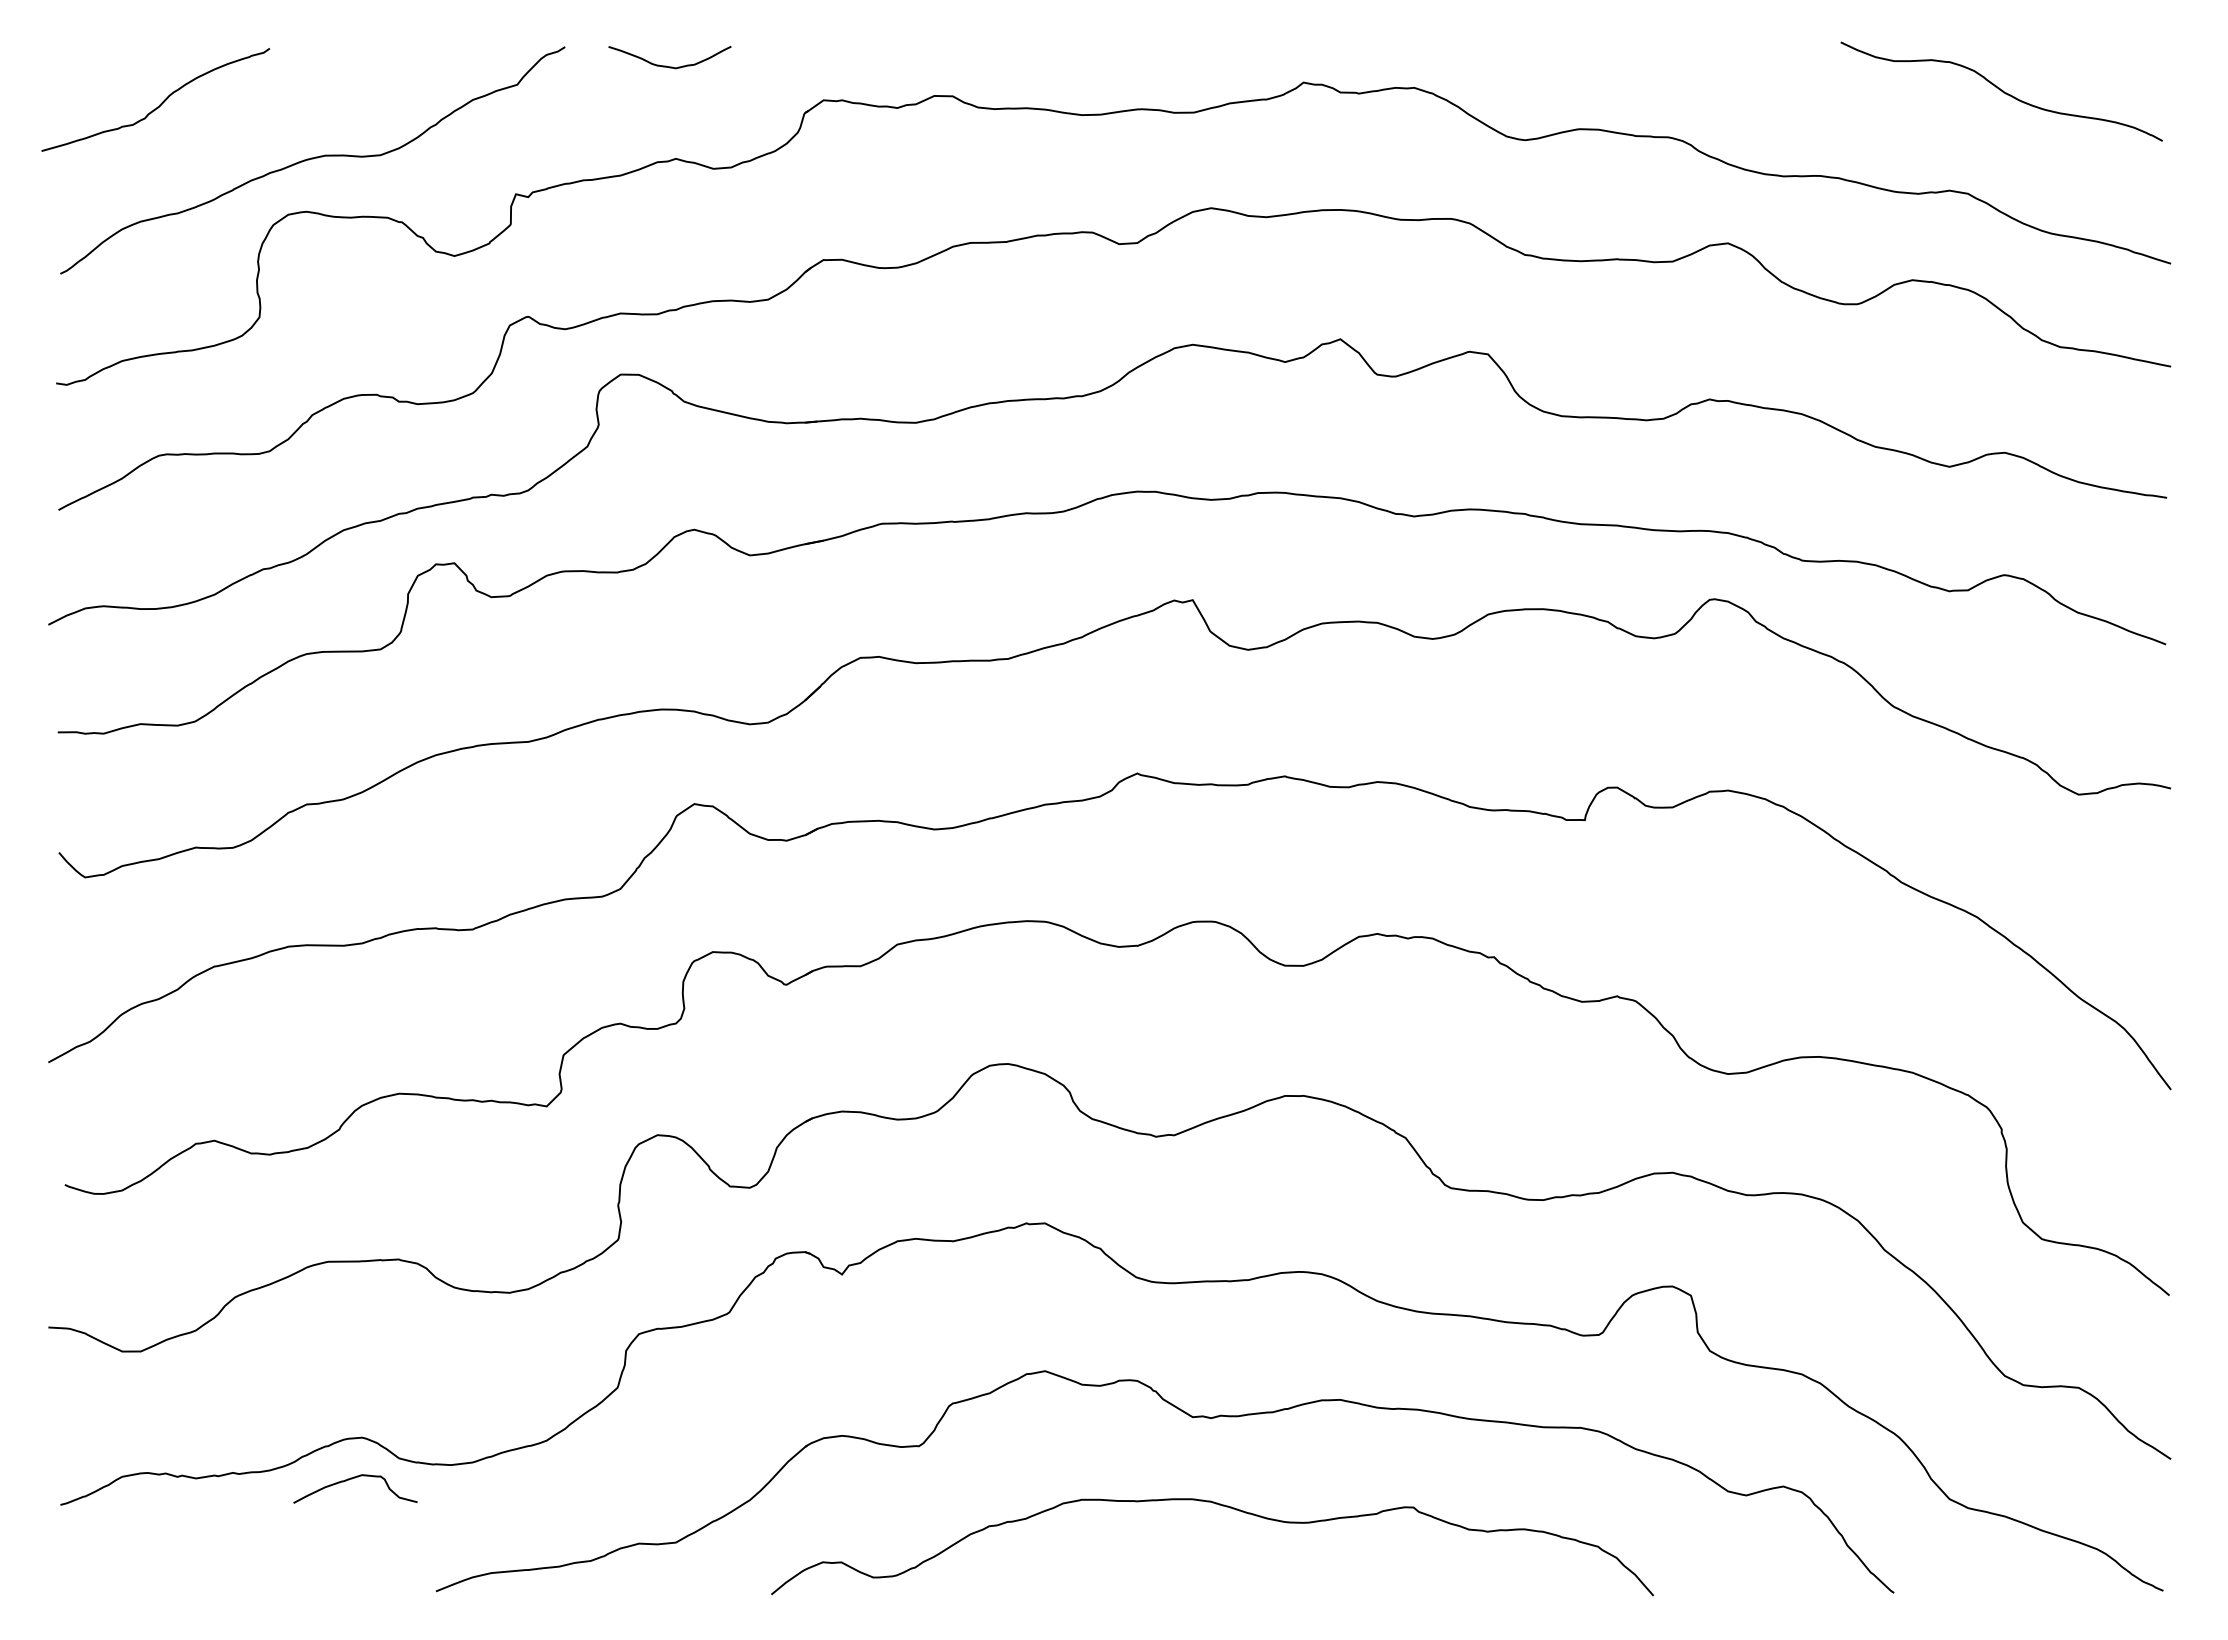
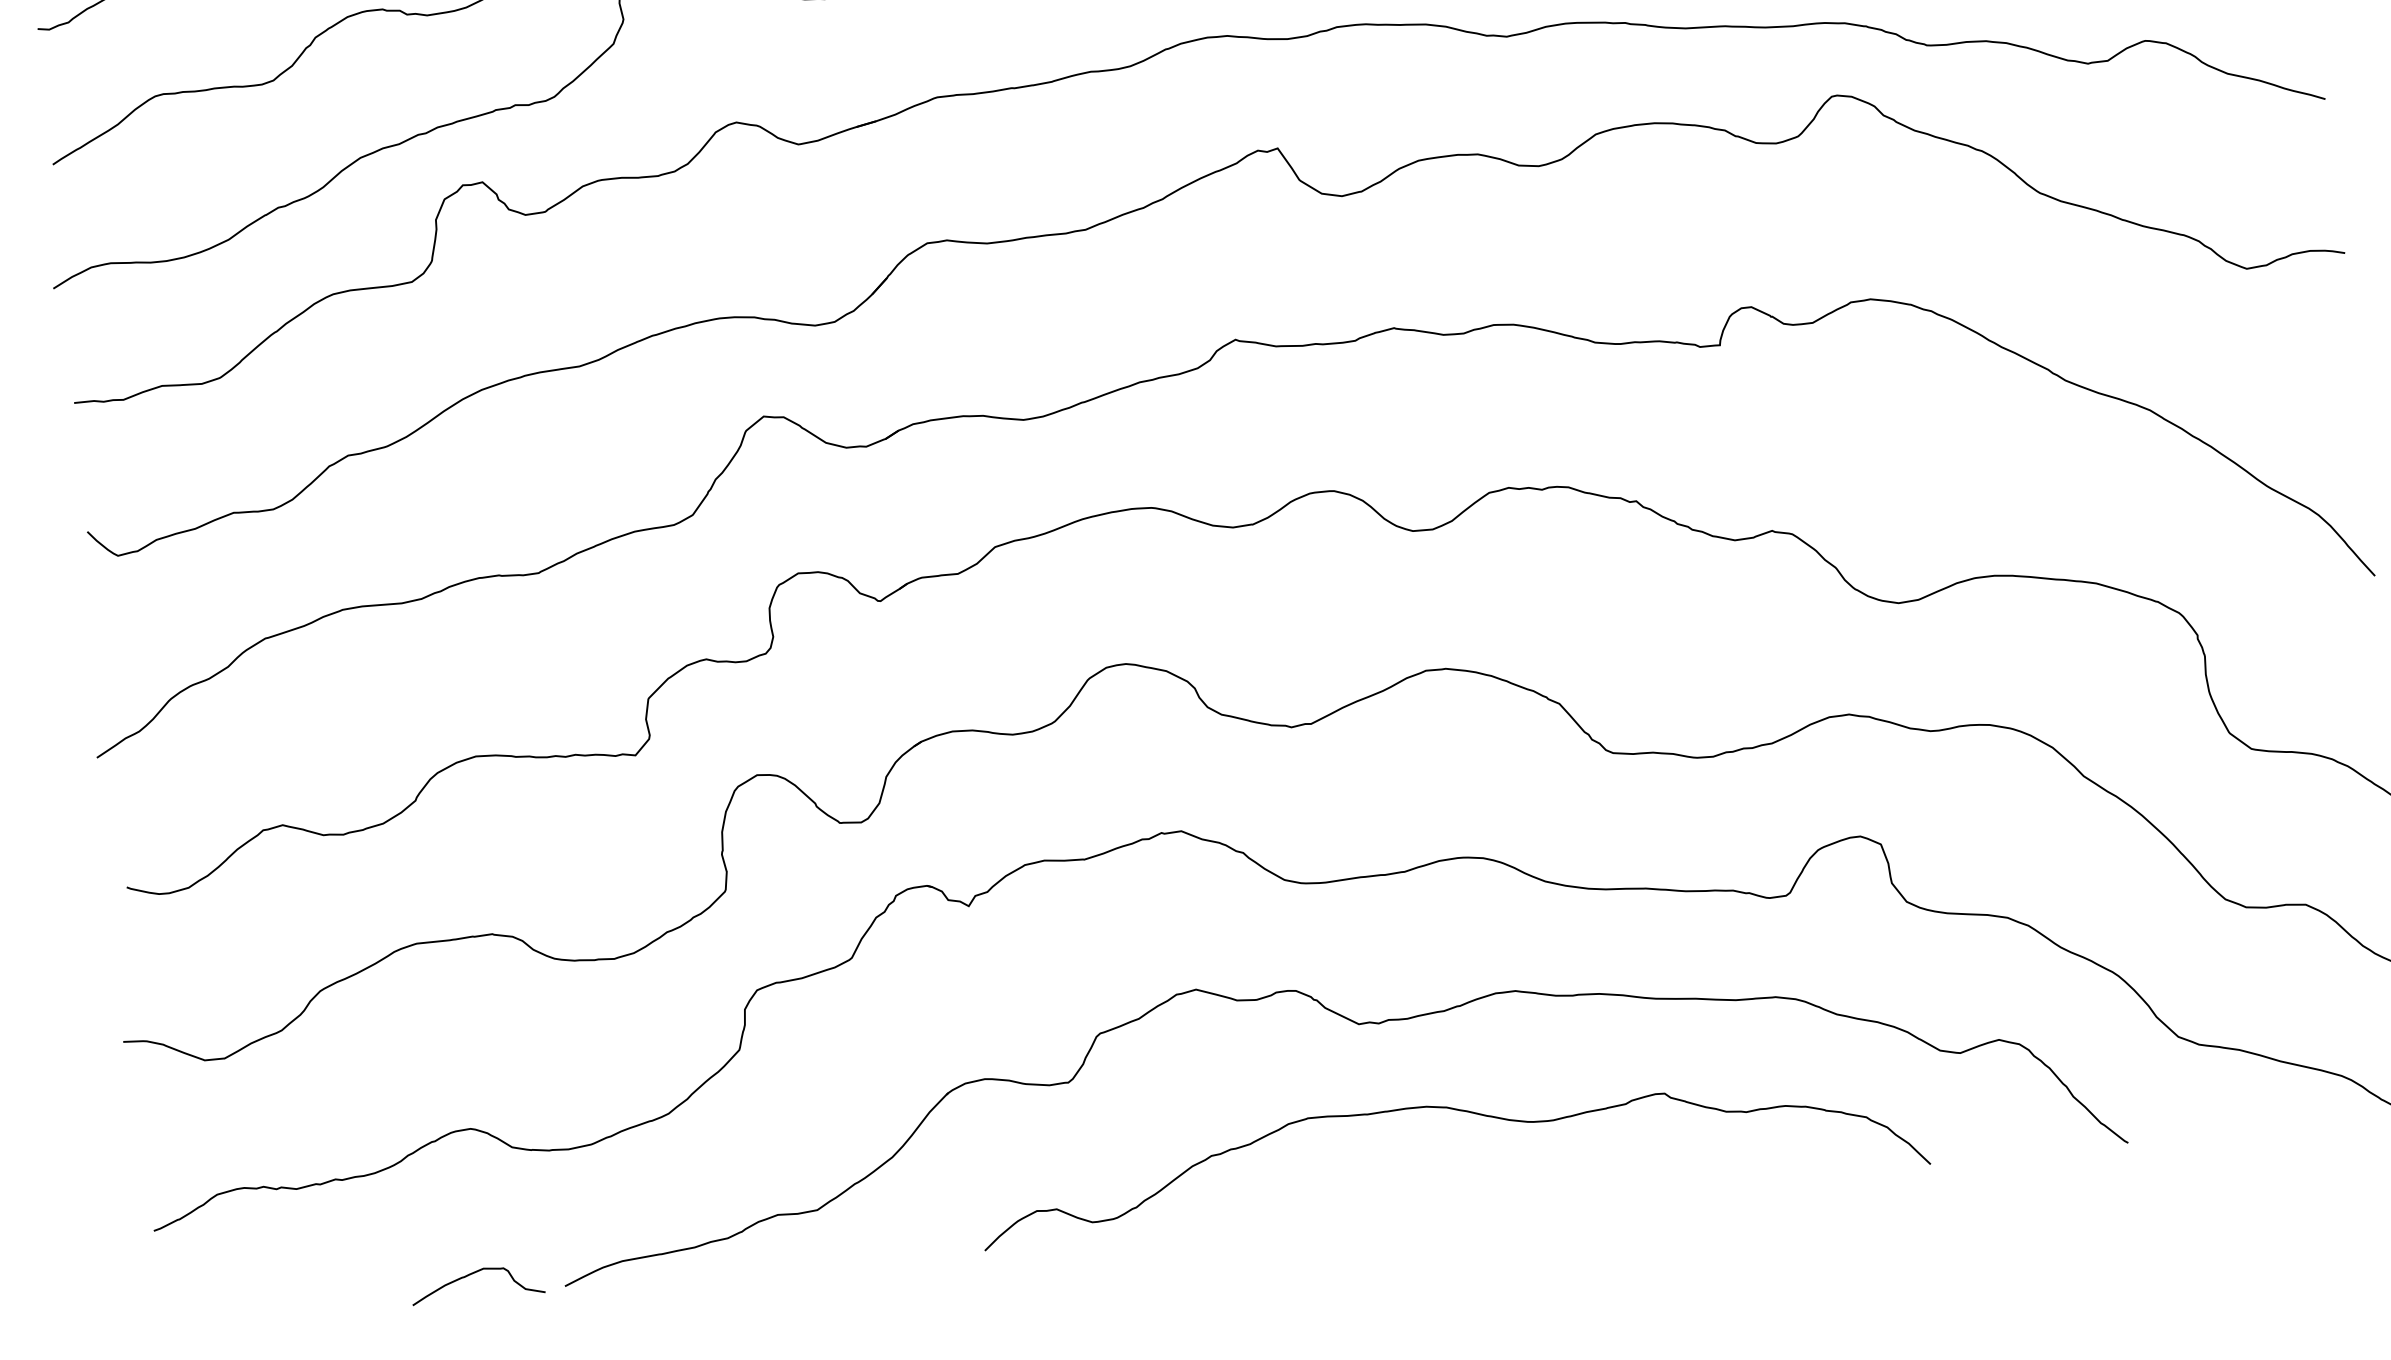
curve: (352, 1479) -> (473, 1274), moved
curve: (1222, 1506) -> (1459, 1111), moved

